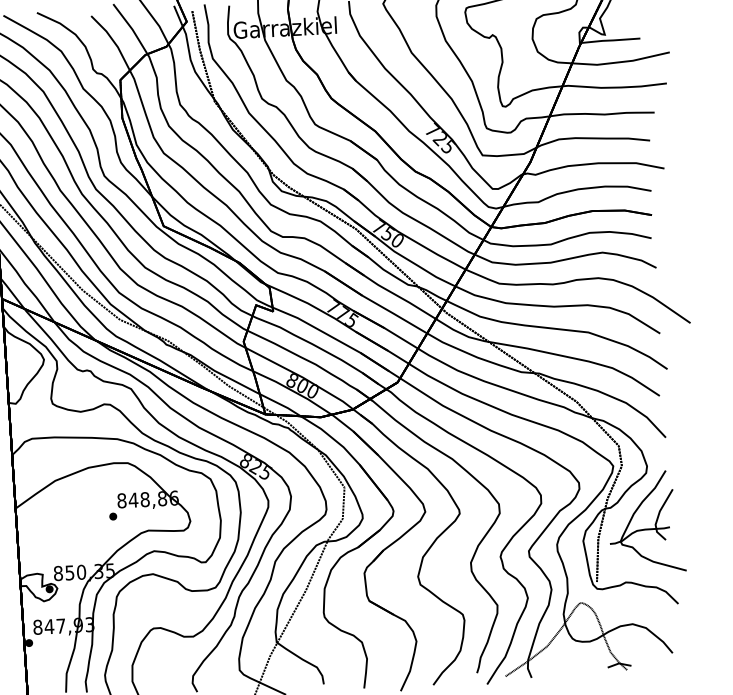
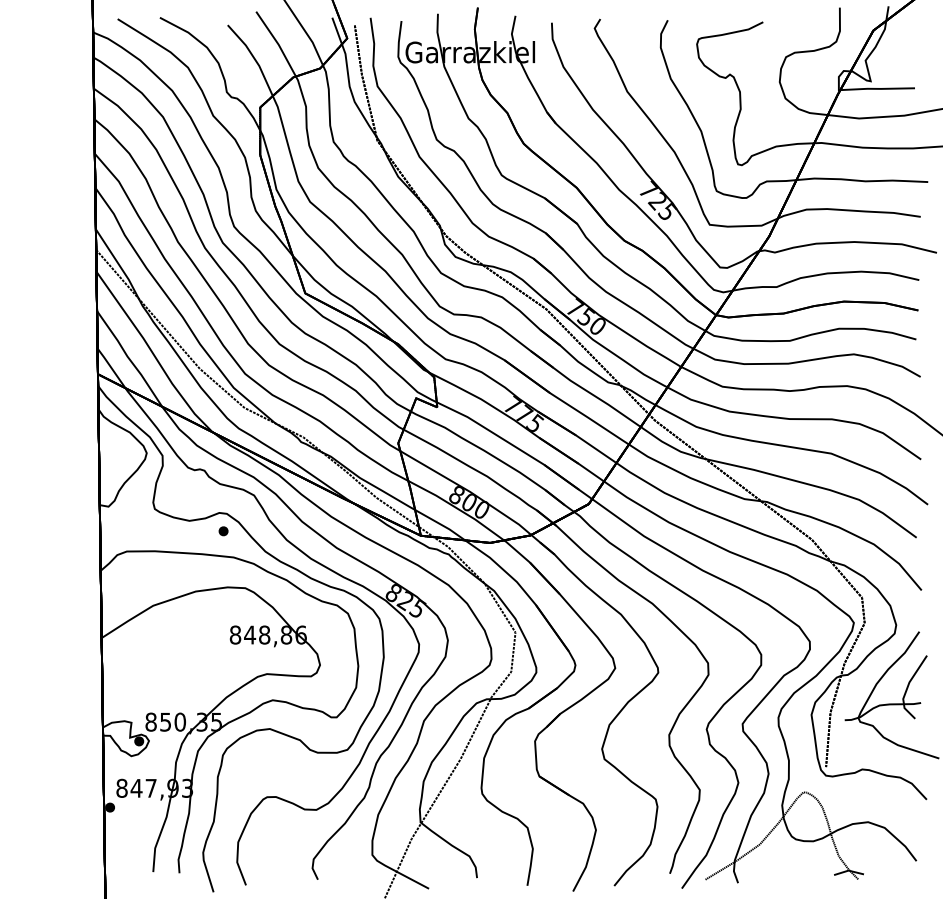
part: (113, 516) -> (223, 531), moved

